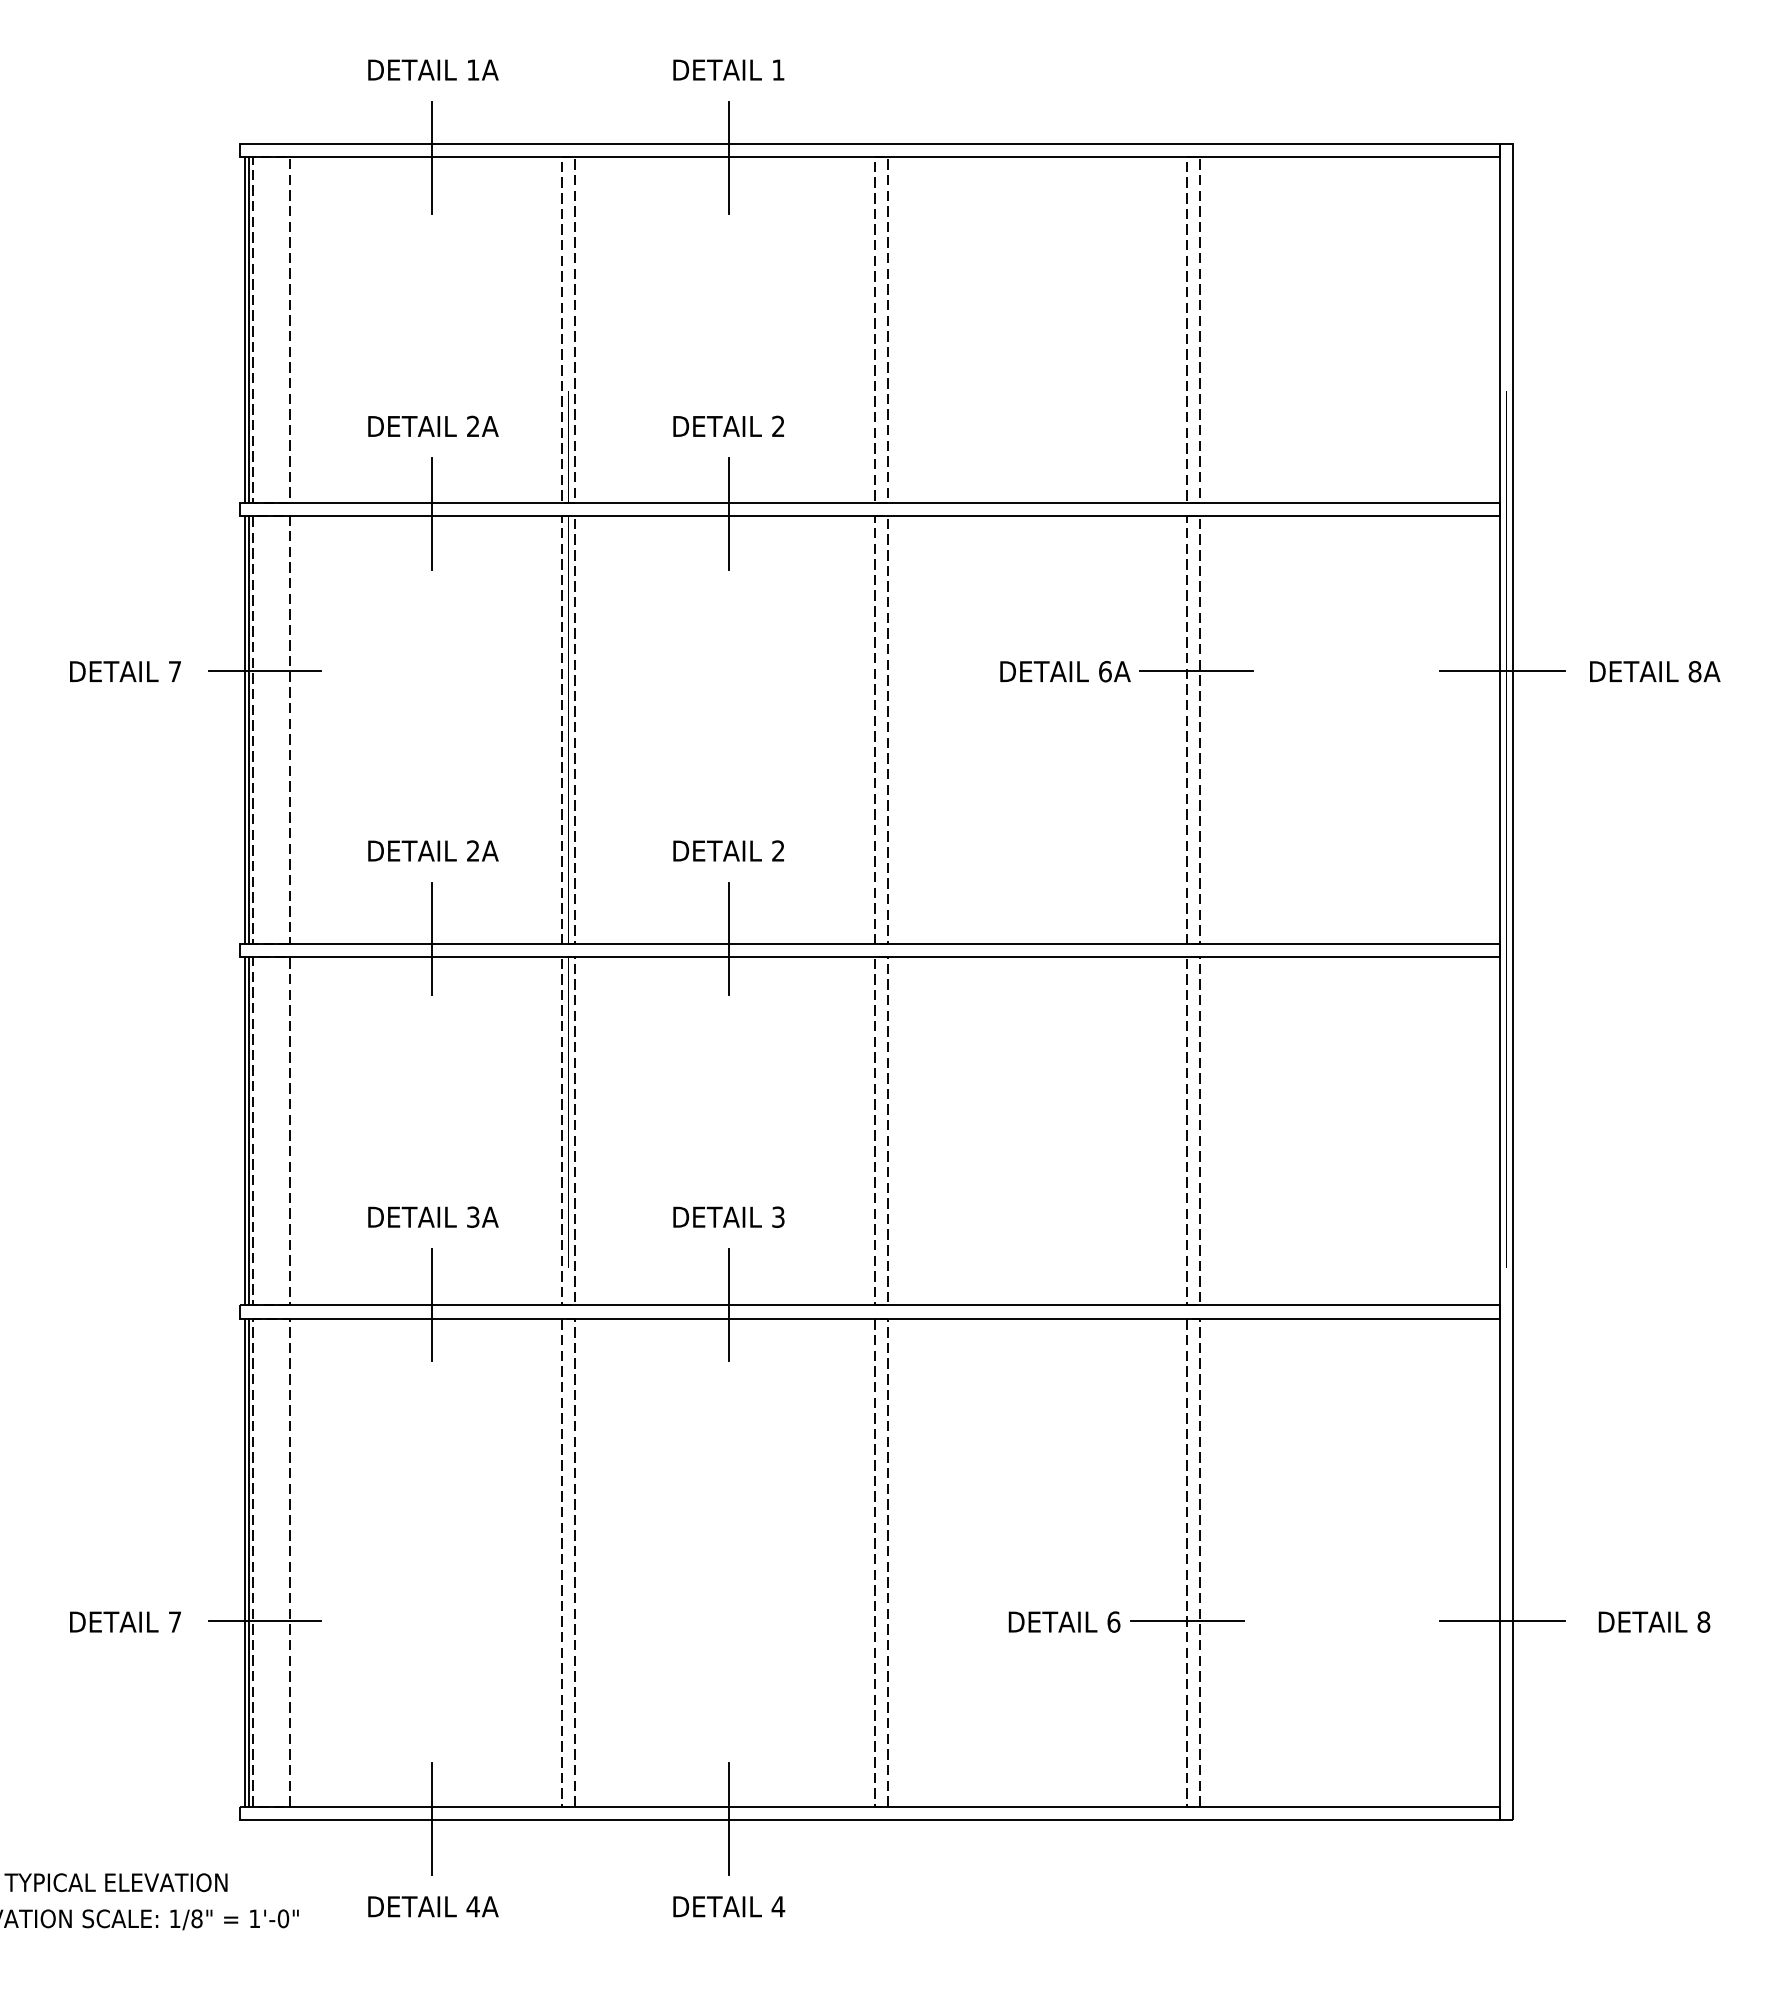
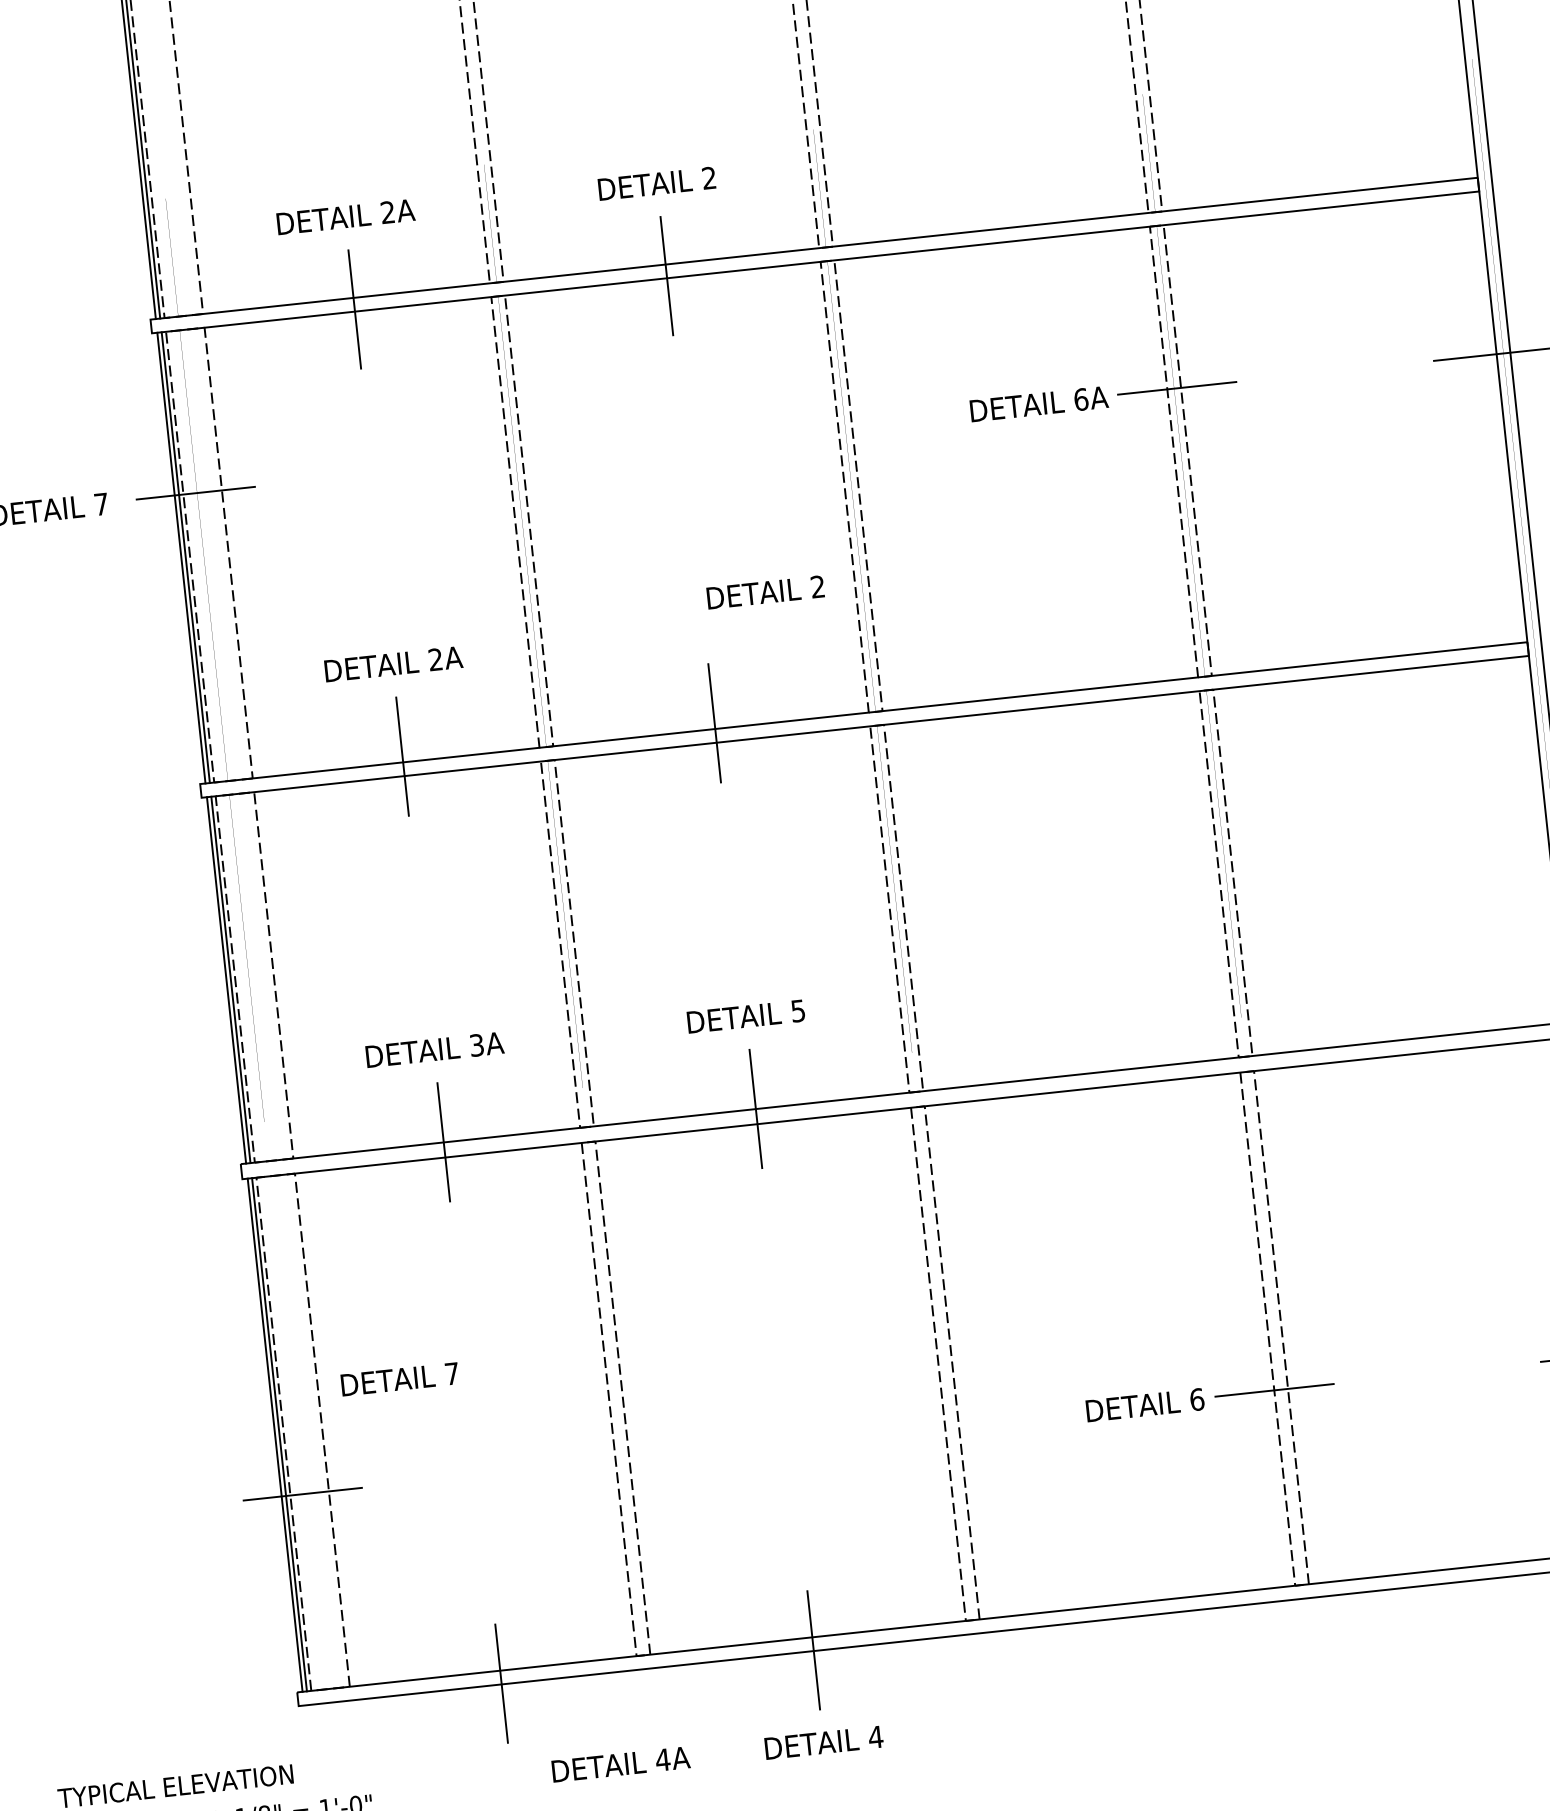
text: (728, 850) -> (765, 591), moved
text: (778, 1216) -> (798, 1010), 3 -> 5
text: (125, 1621) -> (399, 1378), moved
text: (433, 1906) -> (621, 1764), moved

